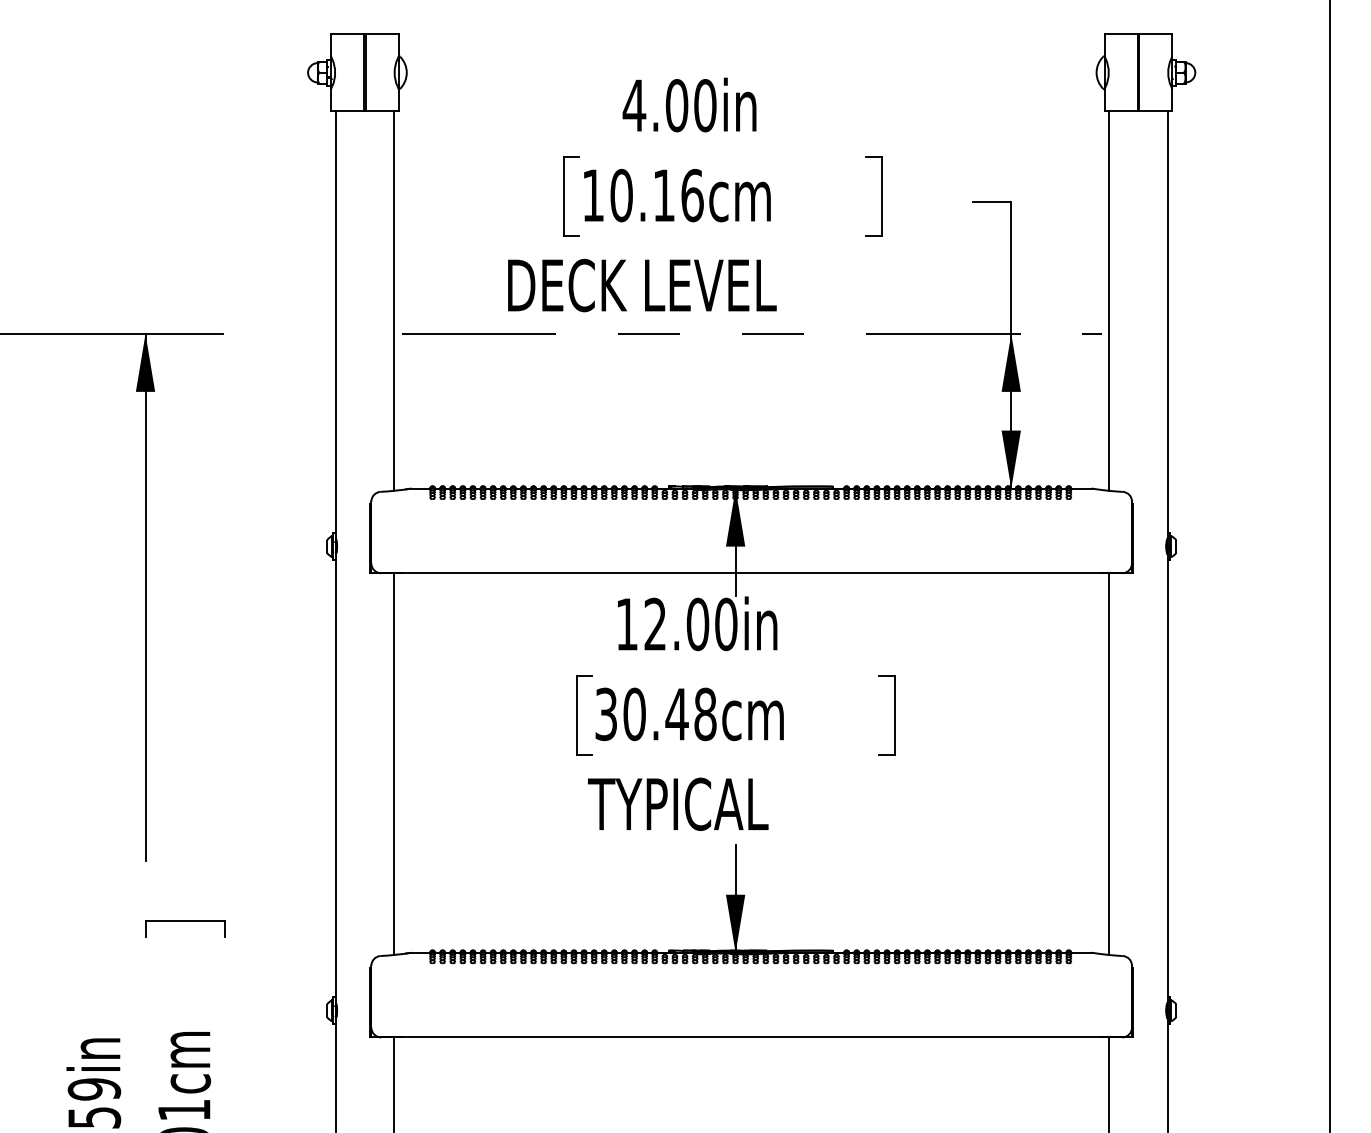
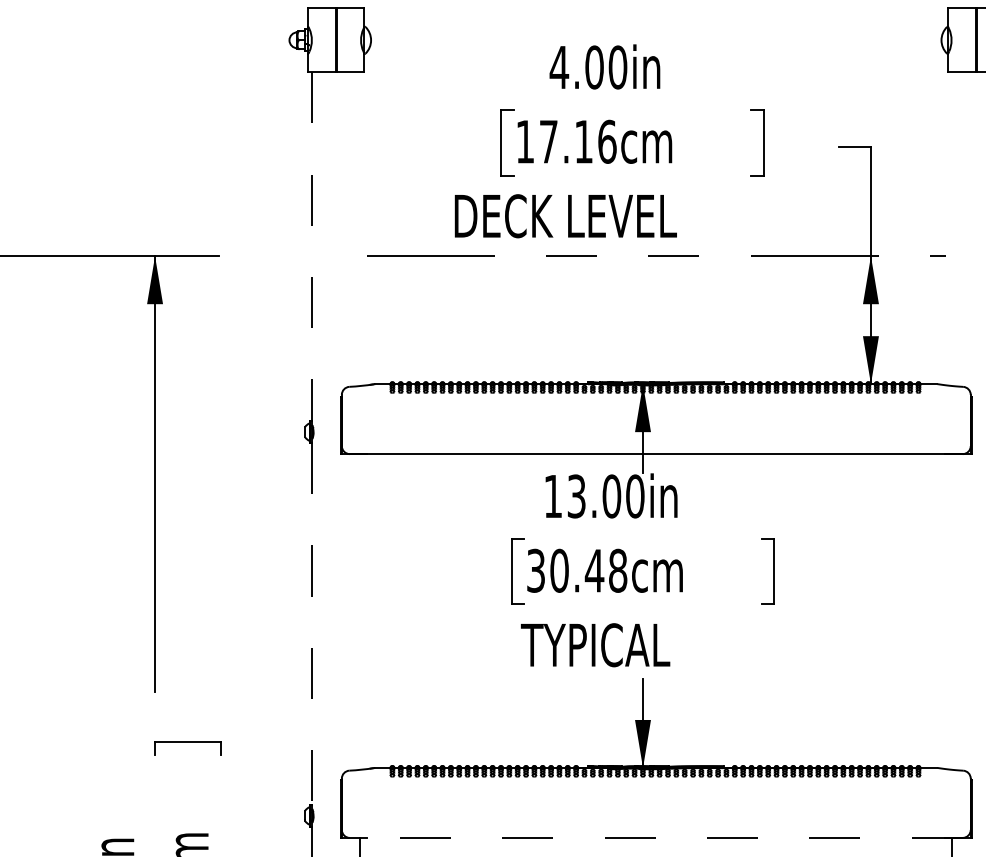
text: (621, 195) -> (548, 141), 10.16cm -> 17.16cm
line: (393, 300) -> (360, 228), removed
line: (1109, 300) -> (952, 228), removed
line: (335, 322) -> (312, 246), solid -> dashed
text: (655, 624) -> (576, 496), 12.00in -> 13.00in
line: (393, 764) -> (360, 612), removed
line: (1109, 764) -> (952, 612), removed
line: (335, 778) -> (312, 623), solid -> dashed
line: (751, 1037) -> (656, 838), solid -> dashed

